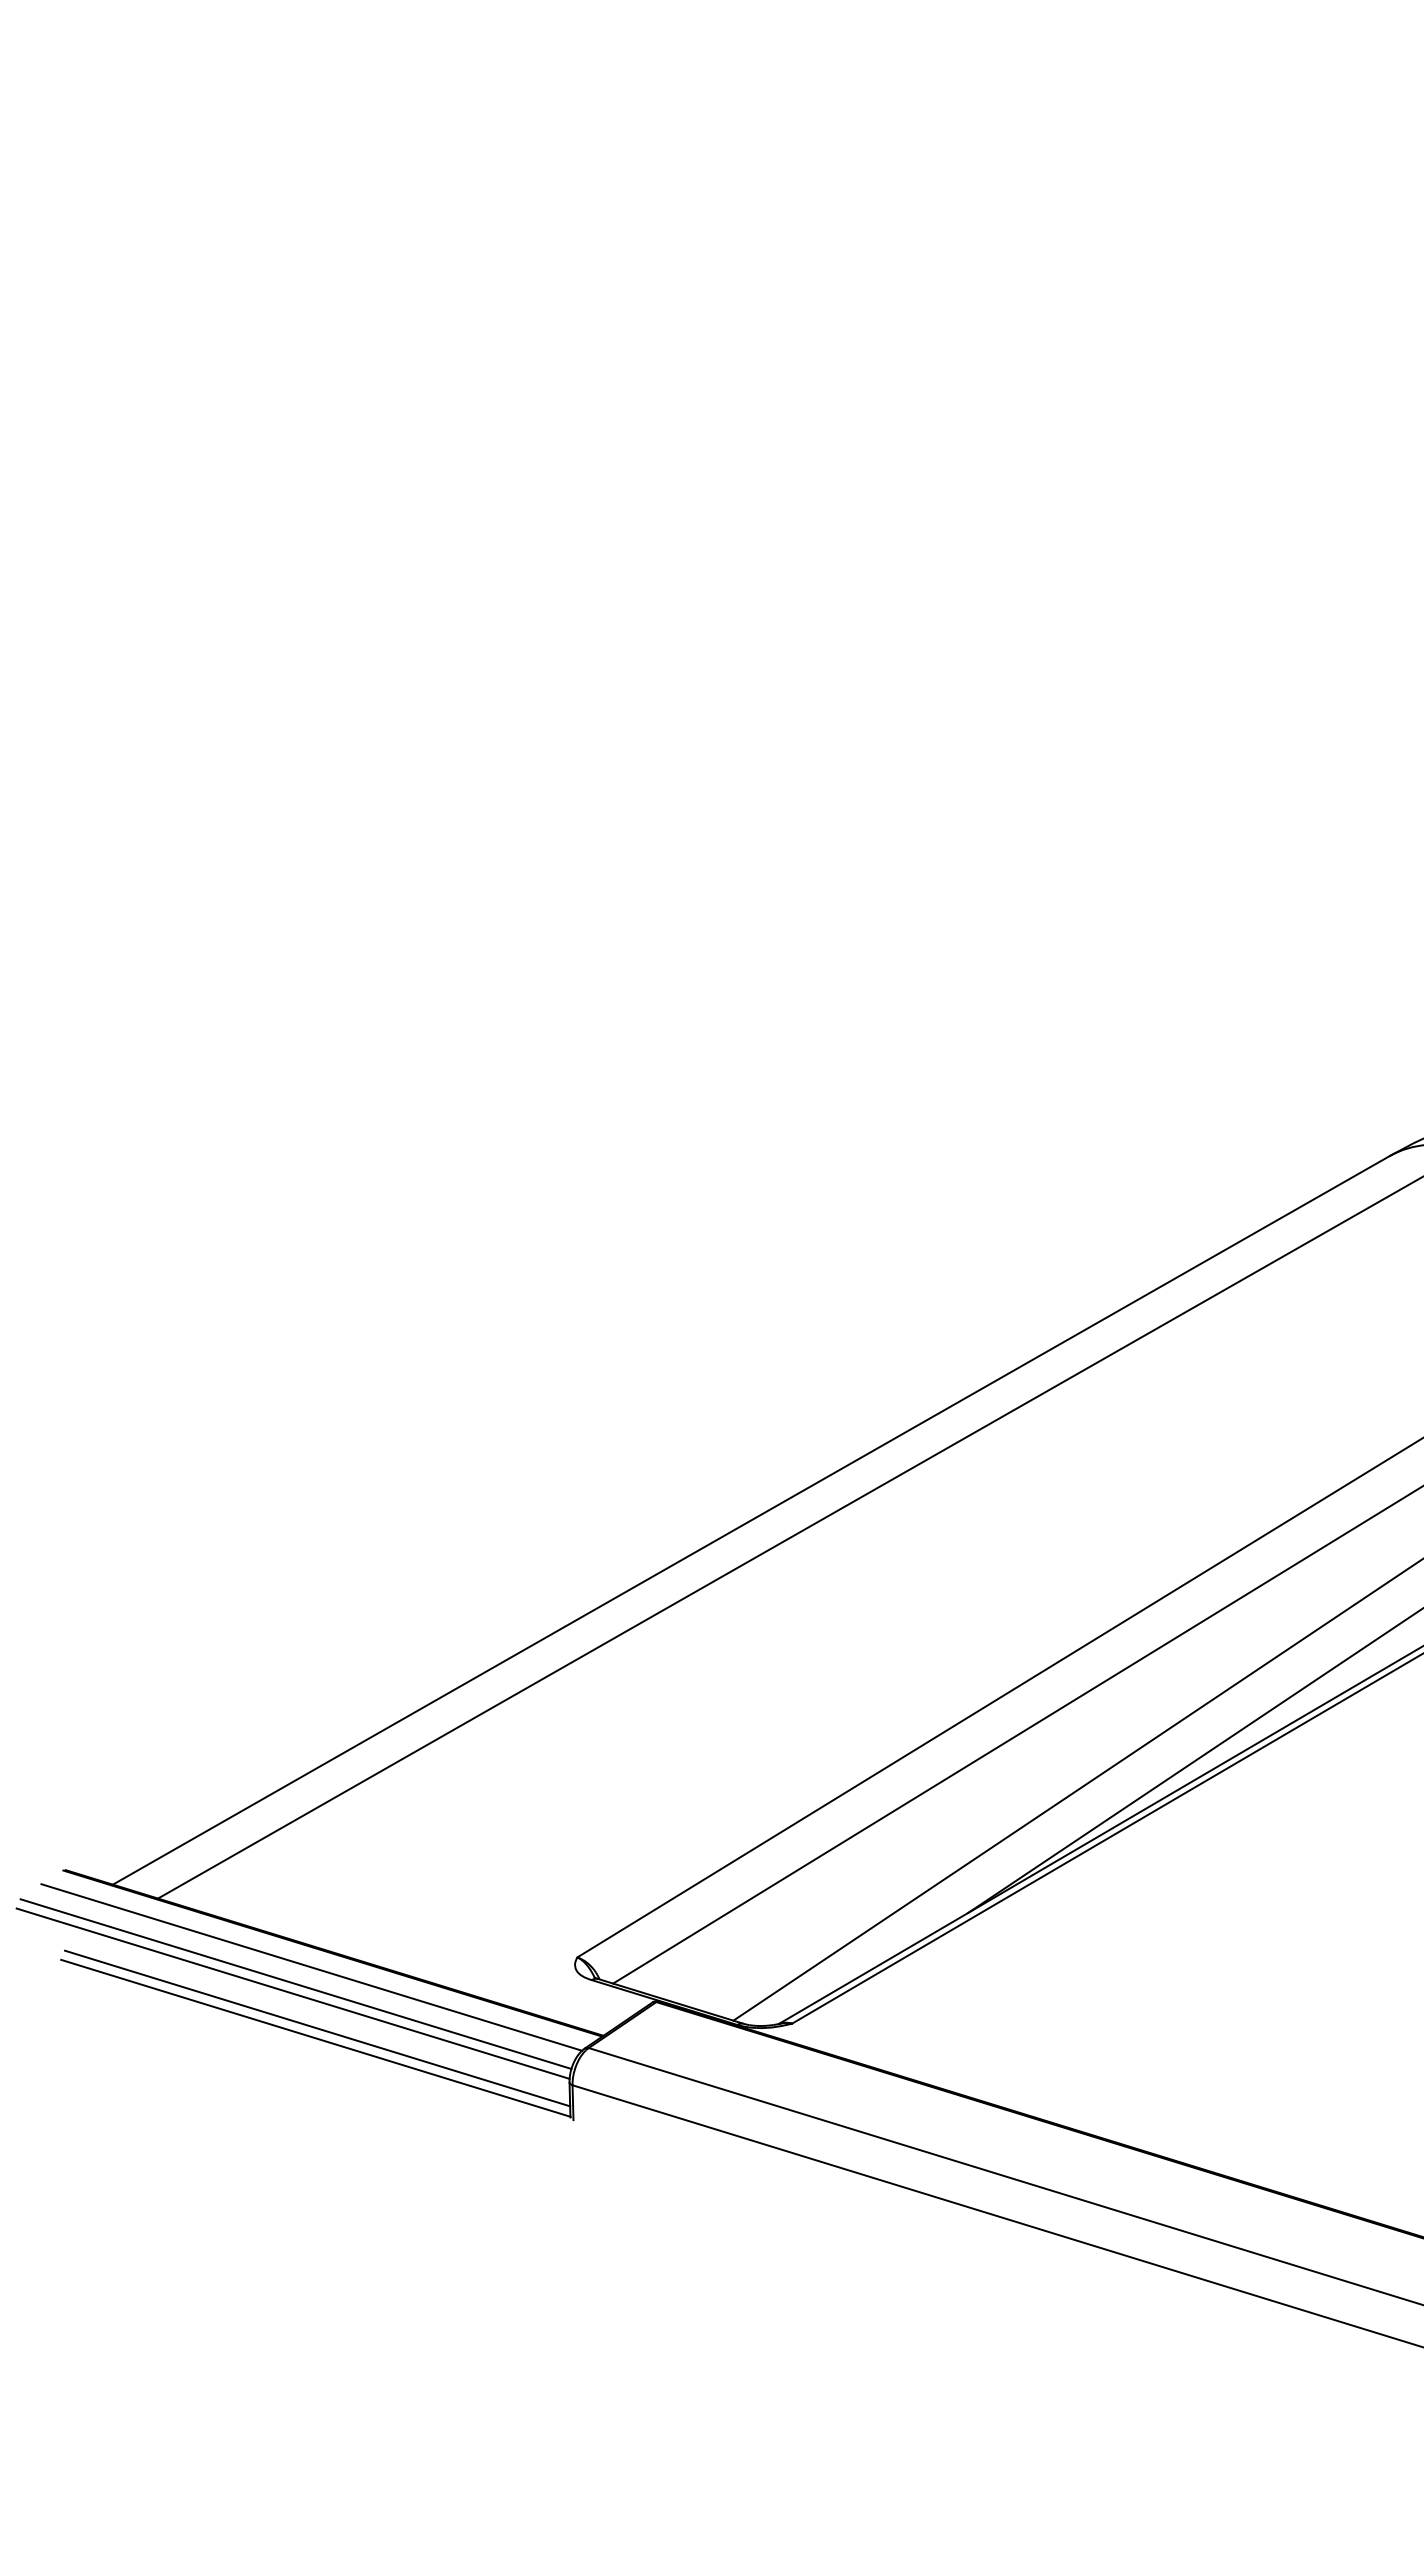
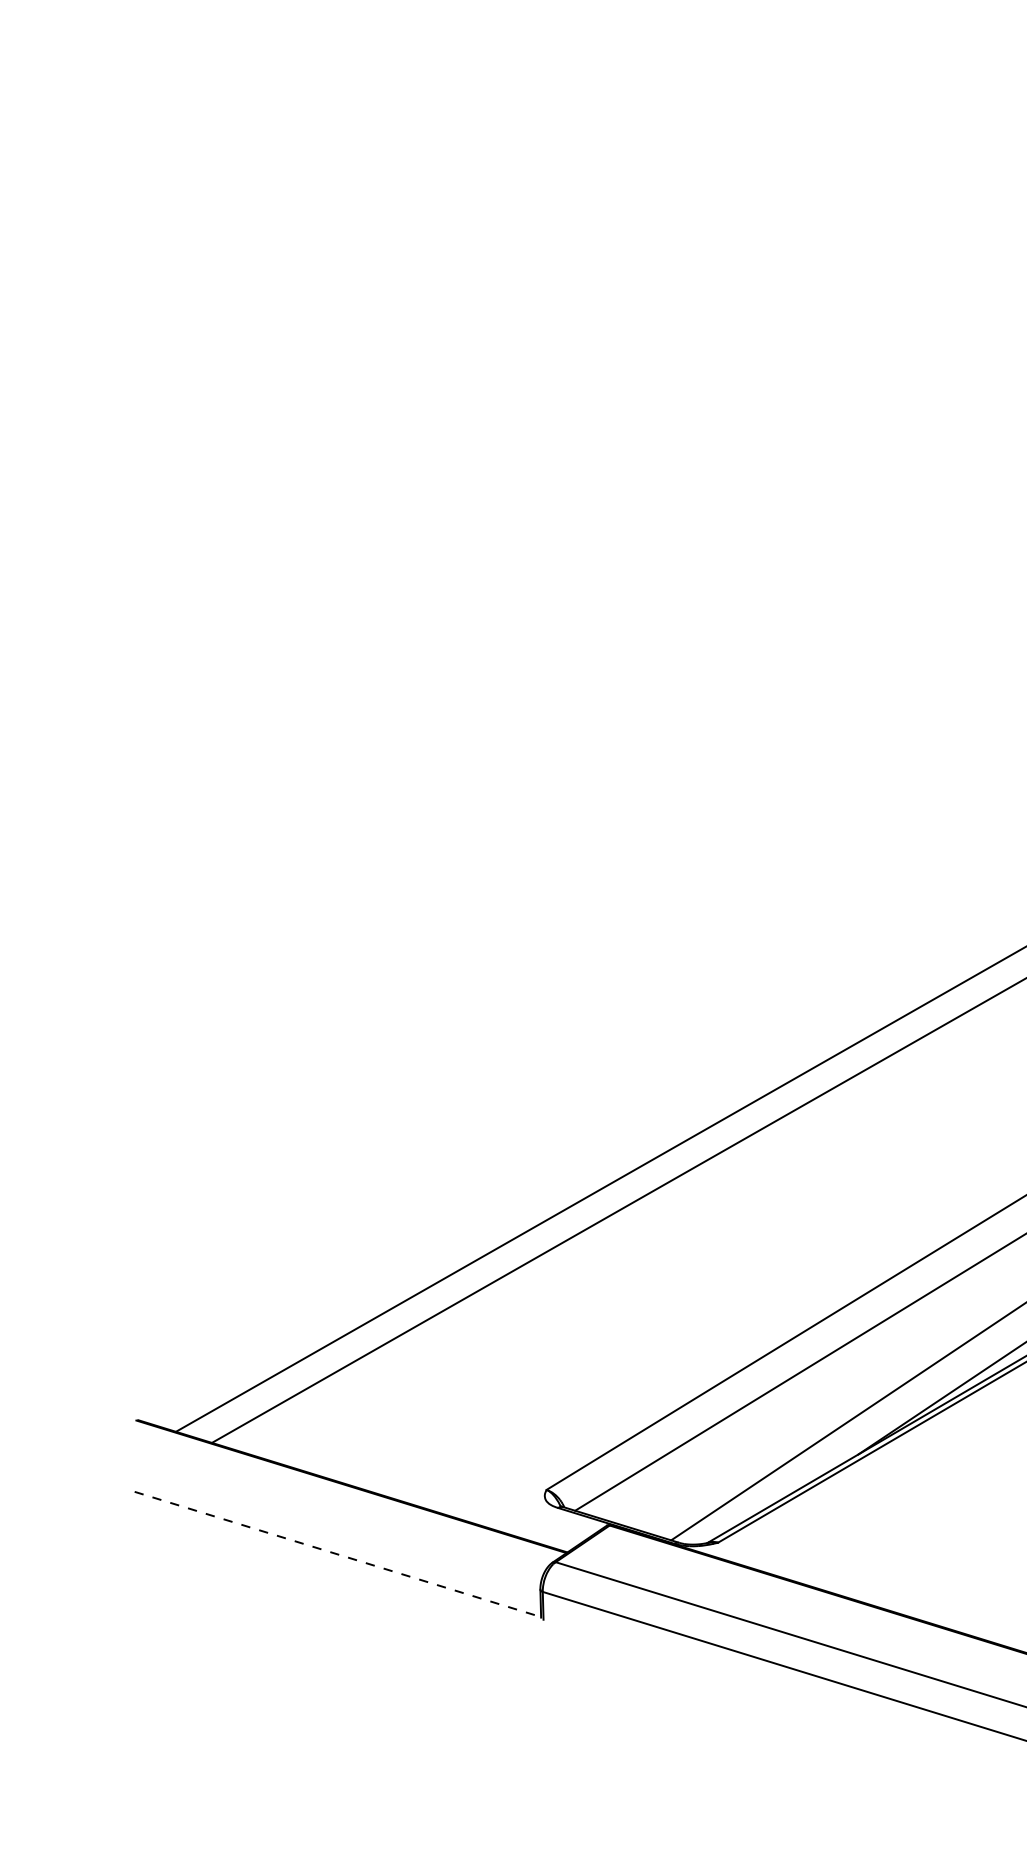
line: (311, 1967) -> (334, 1497), removed
line: (295, 1983) -> (321, 1510), removed
line: (292, 1993) -> (319, 1518), removed
line: (317, 2028) -> (339, 1546), removed
line: (315, 2038) -> (337, 1554), solid -> dashed

